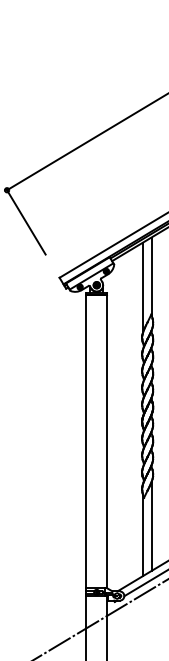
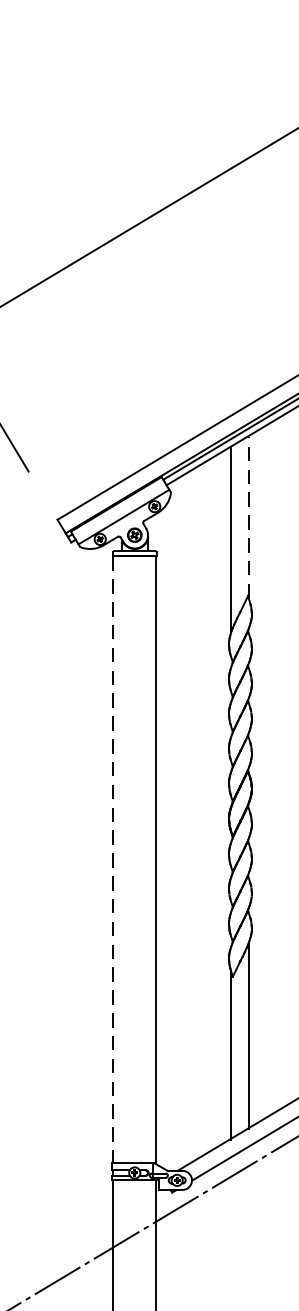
line: (151, 276) -> (248, 517), solid -> dashed
line: (86, 442) -> (113, 861), solid -> dashed

